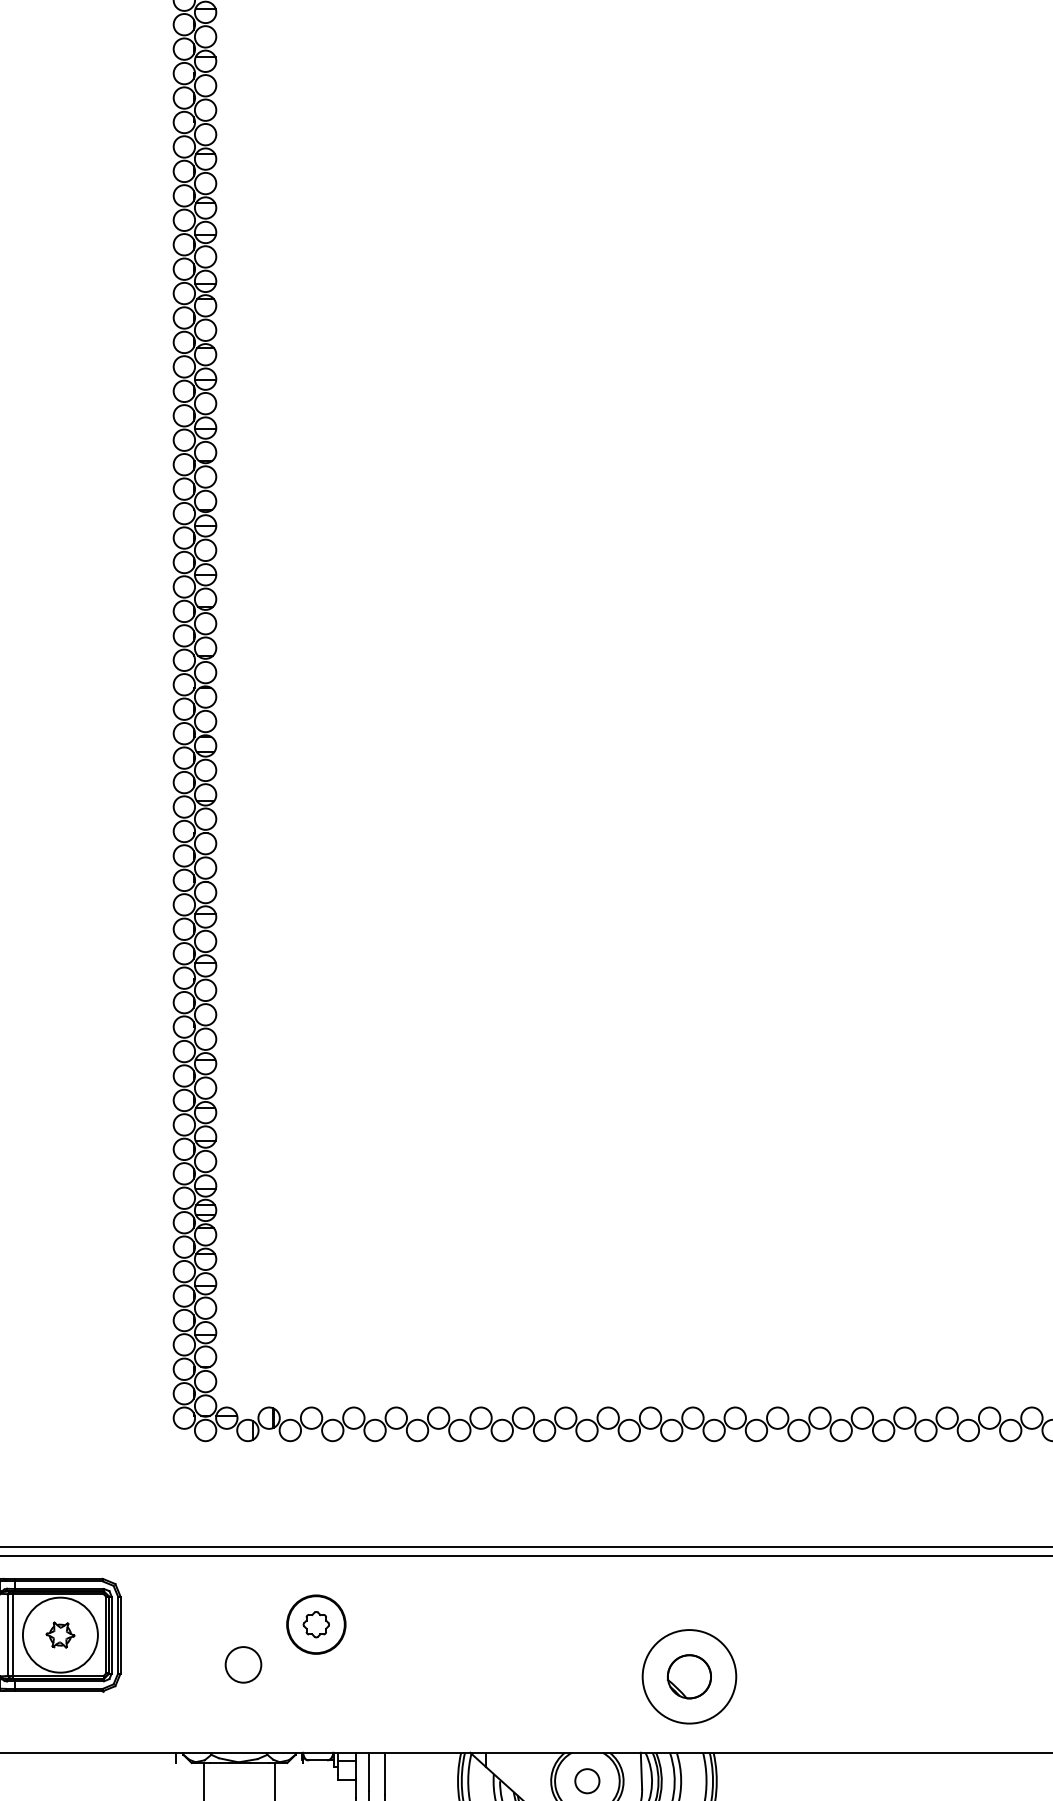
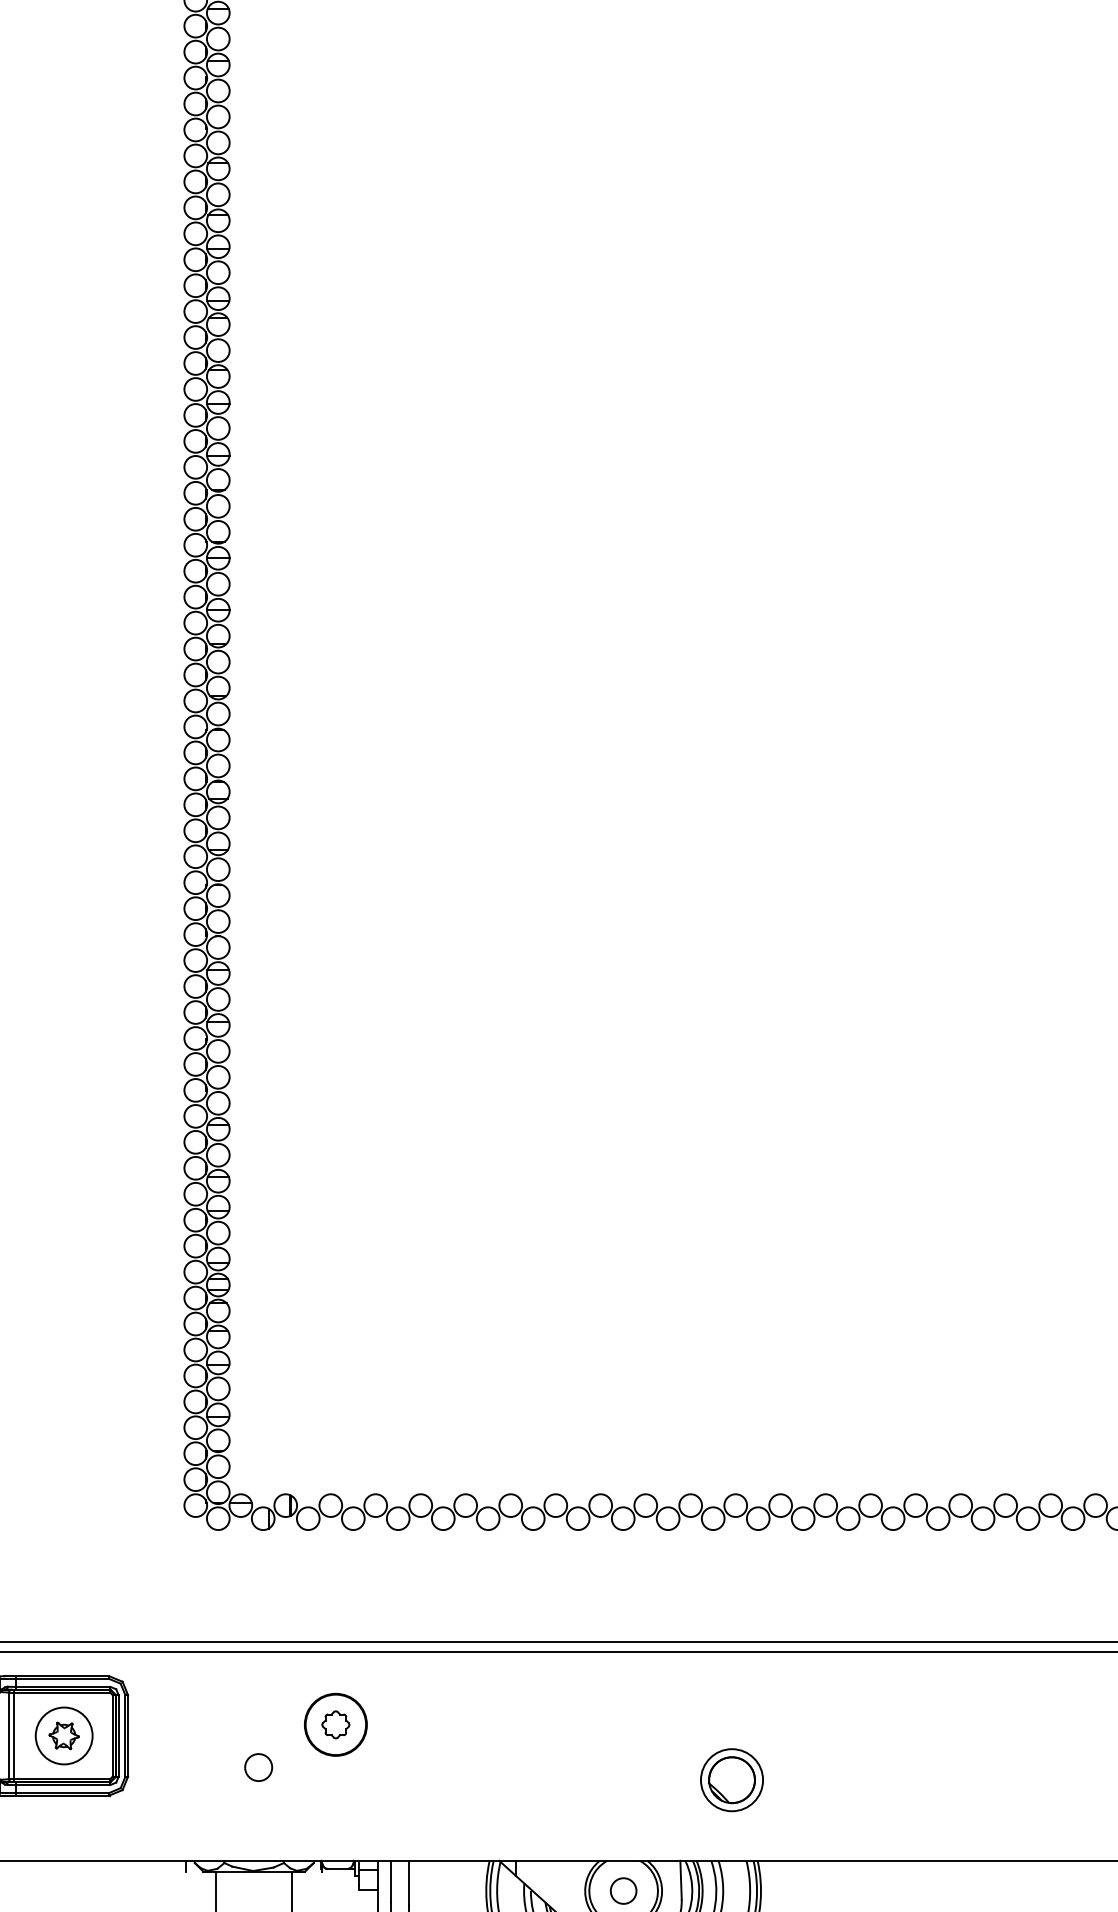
circle: (60, 1634) -> (64, 1735), size x0.71
circle: (243, 1664) -> (258, 1767), size x0.71
circle: (689, 1676) -> (732, 1779), size x0.62

